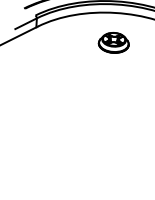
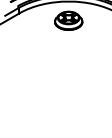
part: (113, 42) -> (68, 20), size x1.43

